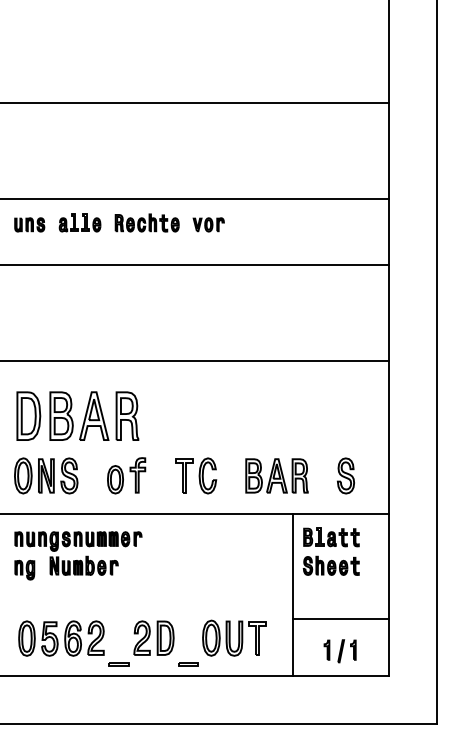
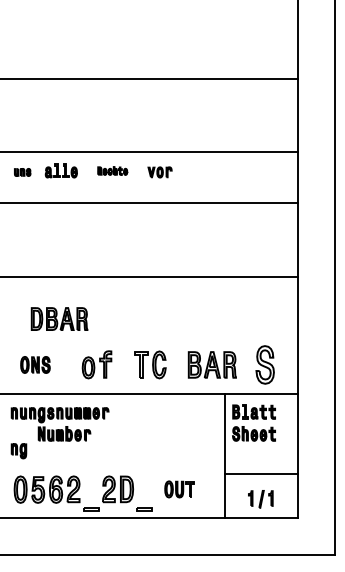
part: (146, 222) -> (112, 170), size x0.6
part: (29, 224) -> (22, 172), size x0.7
part: (77, 415) -> (59, 318), size x0.6
part: (46, 475) -> (35, 364), size x0.6
part: (346, 475) -> (265, 364), size x1.4
part: (24, 570) -> (18, 451), moved
part: (234, 638) -> (179, 489), size x0.6

